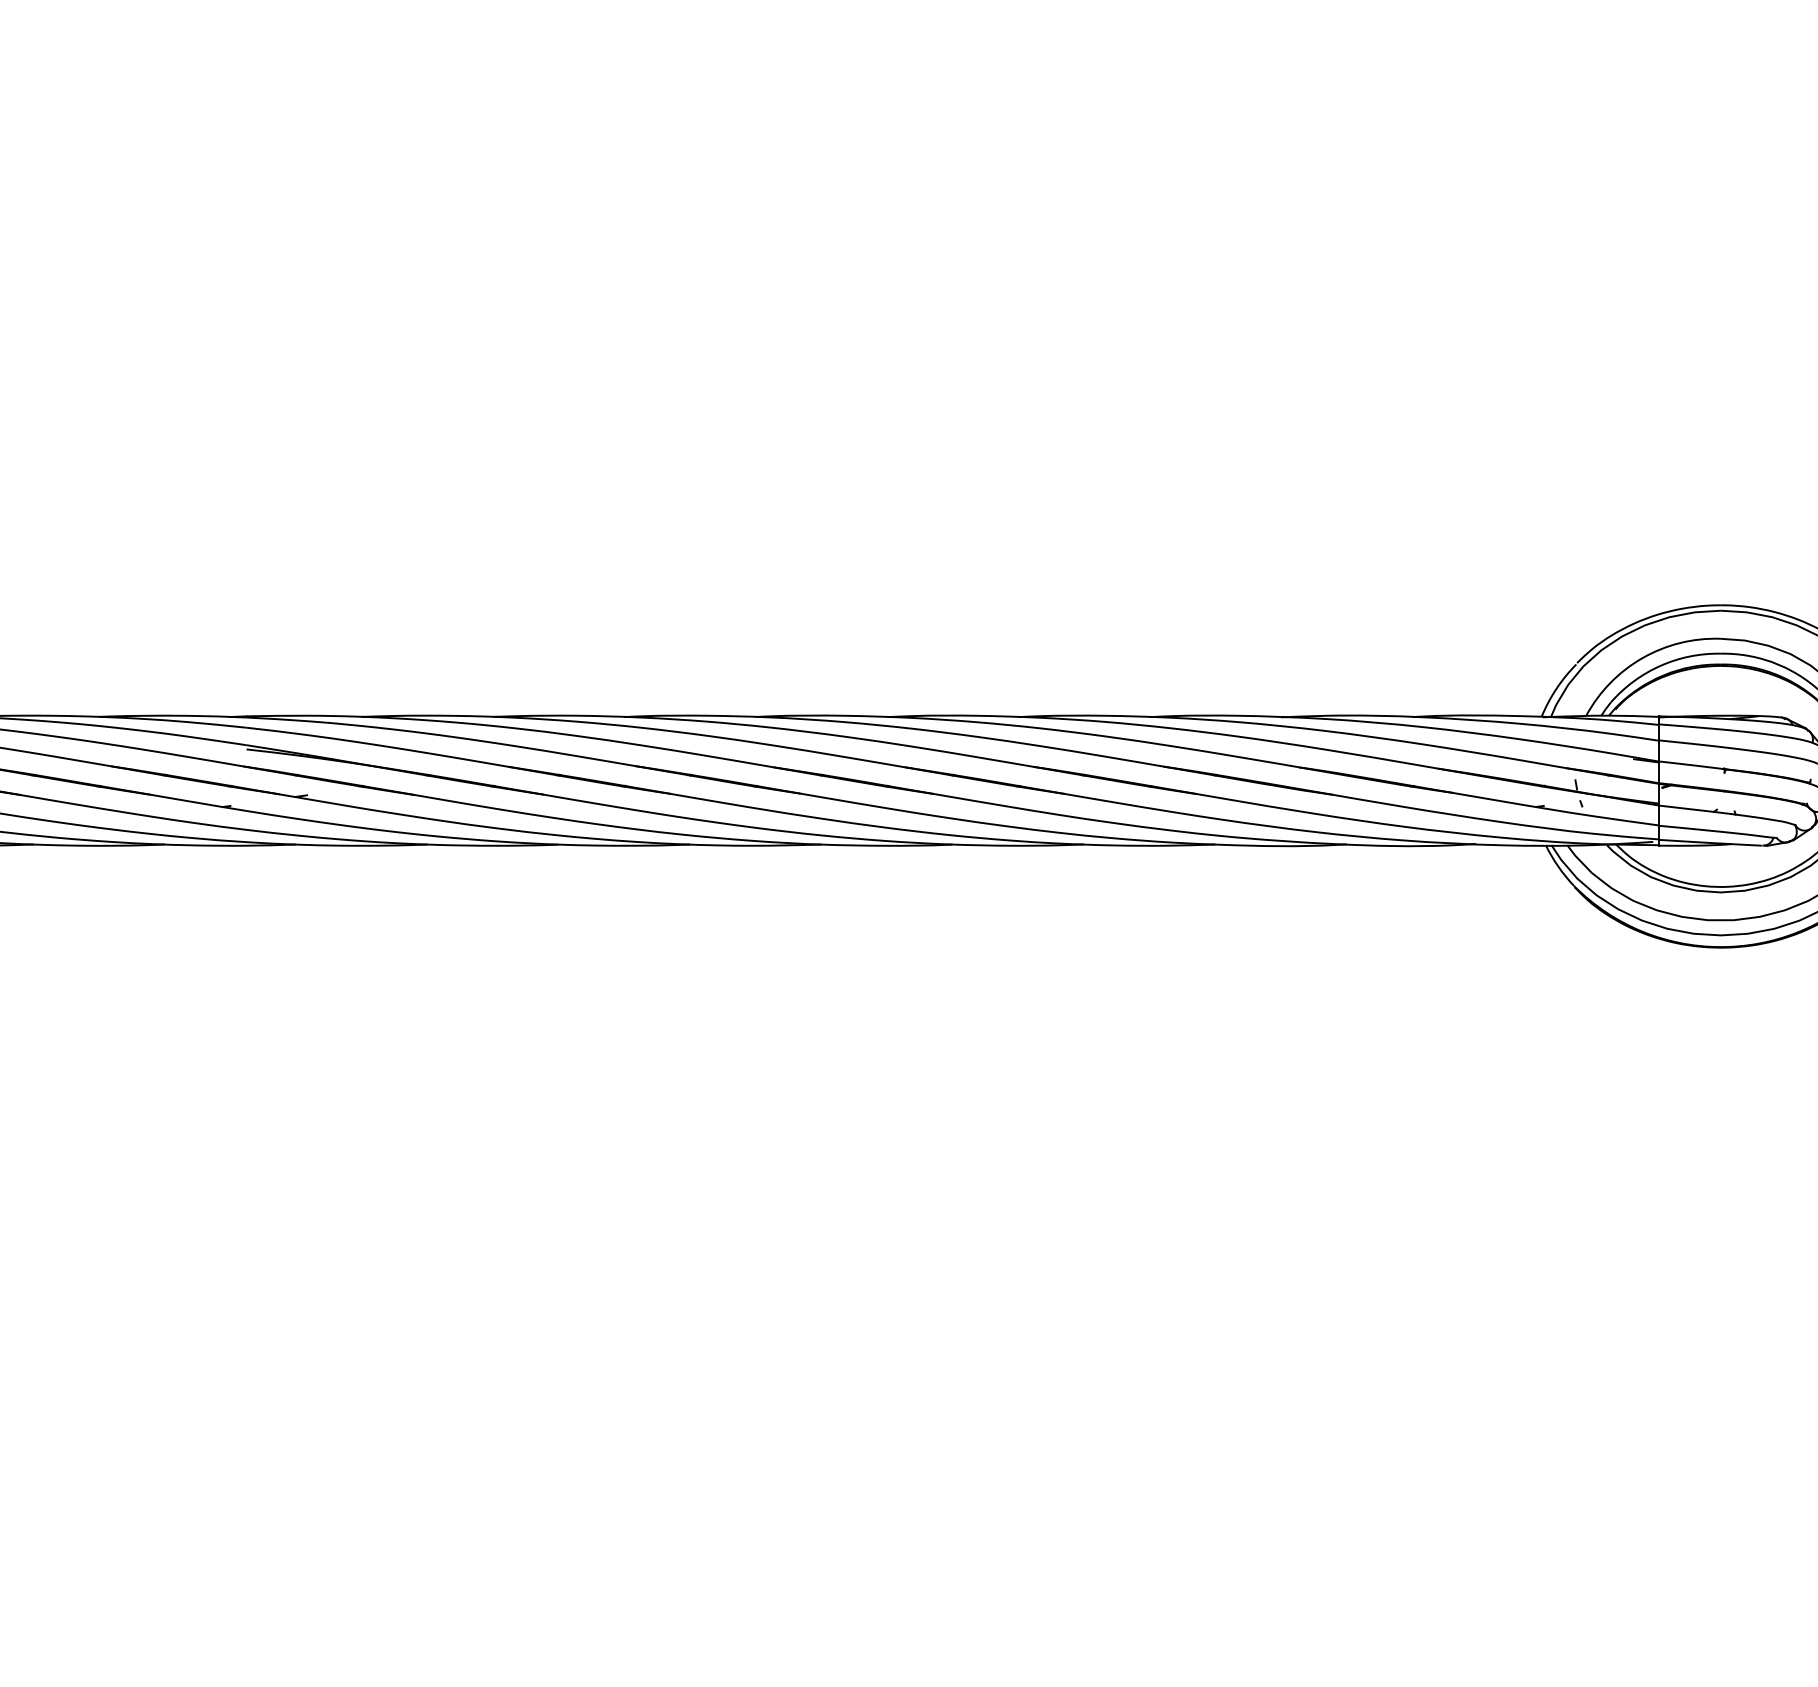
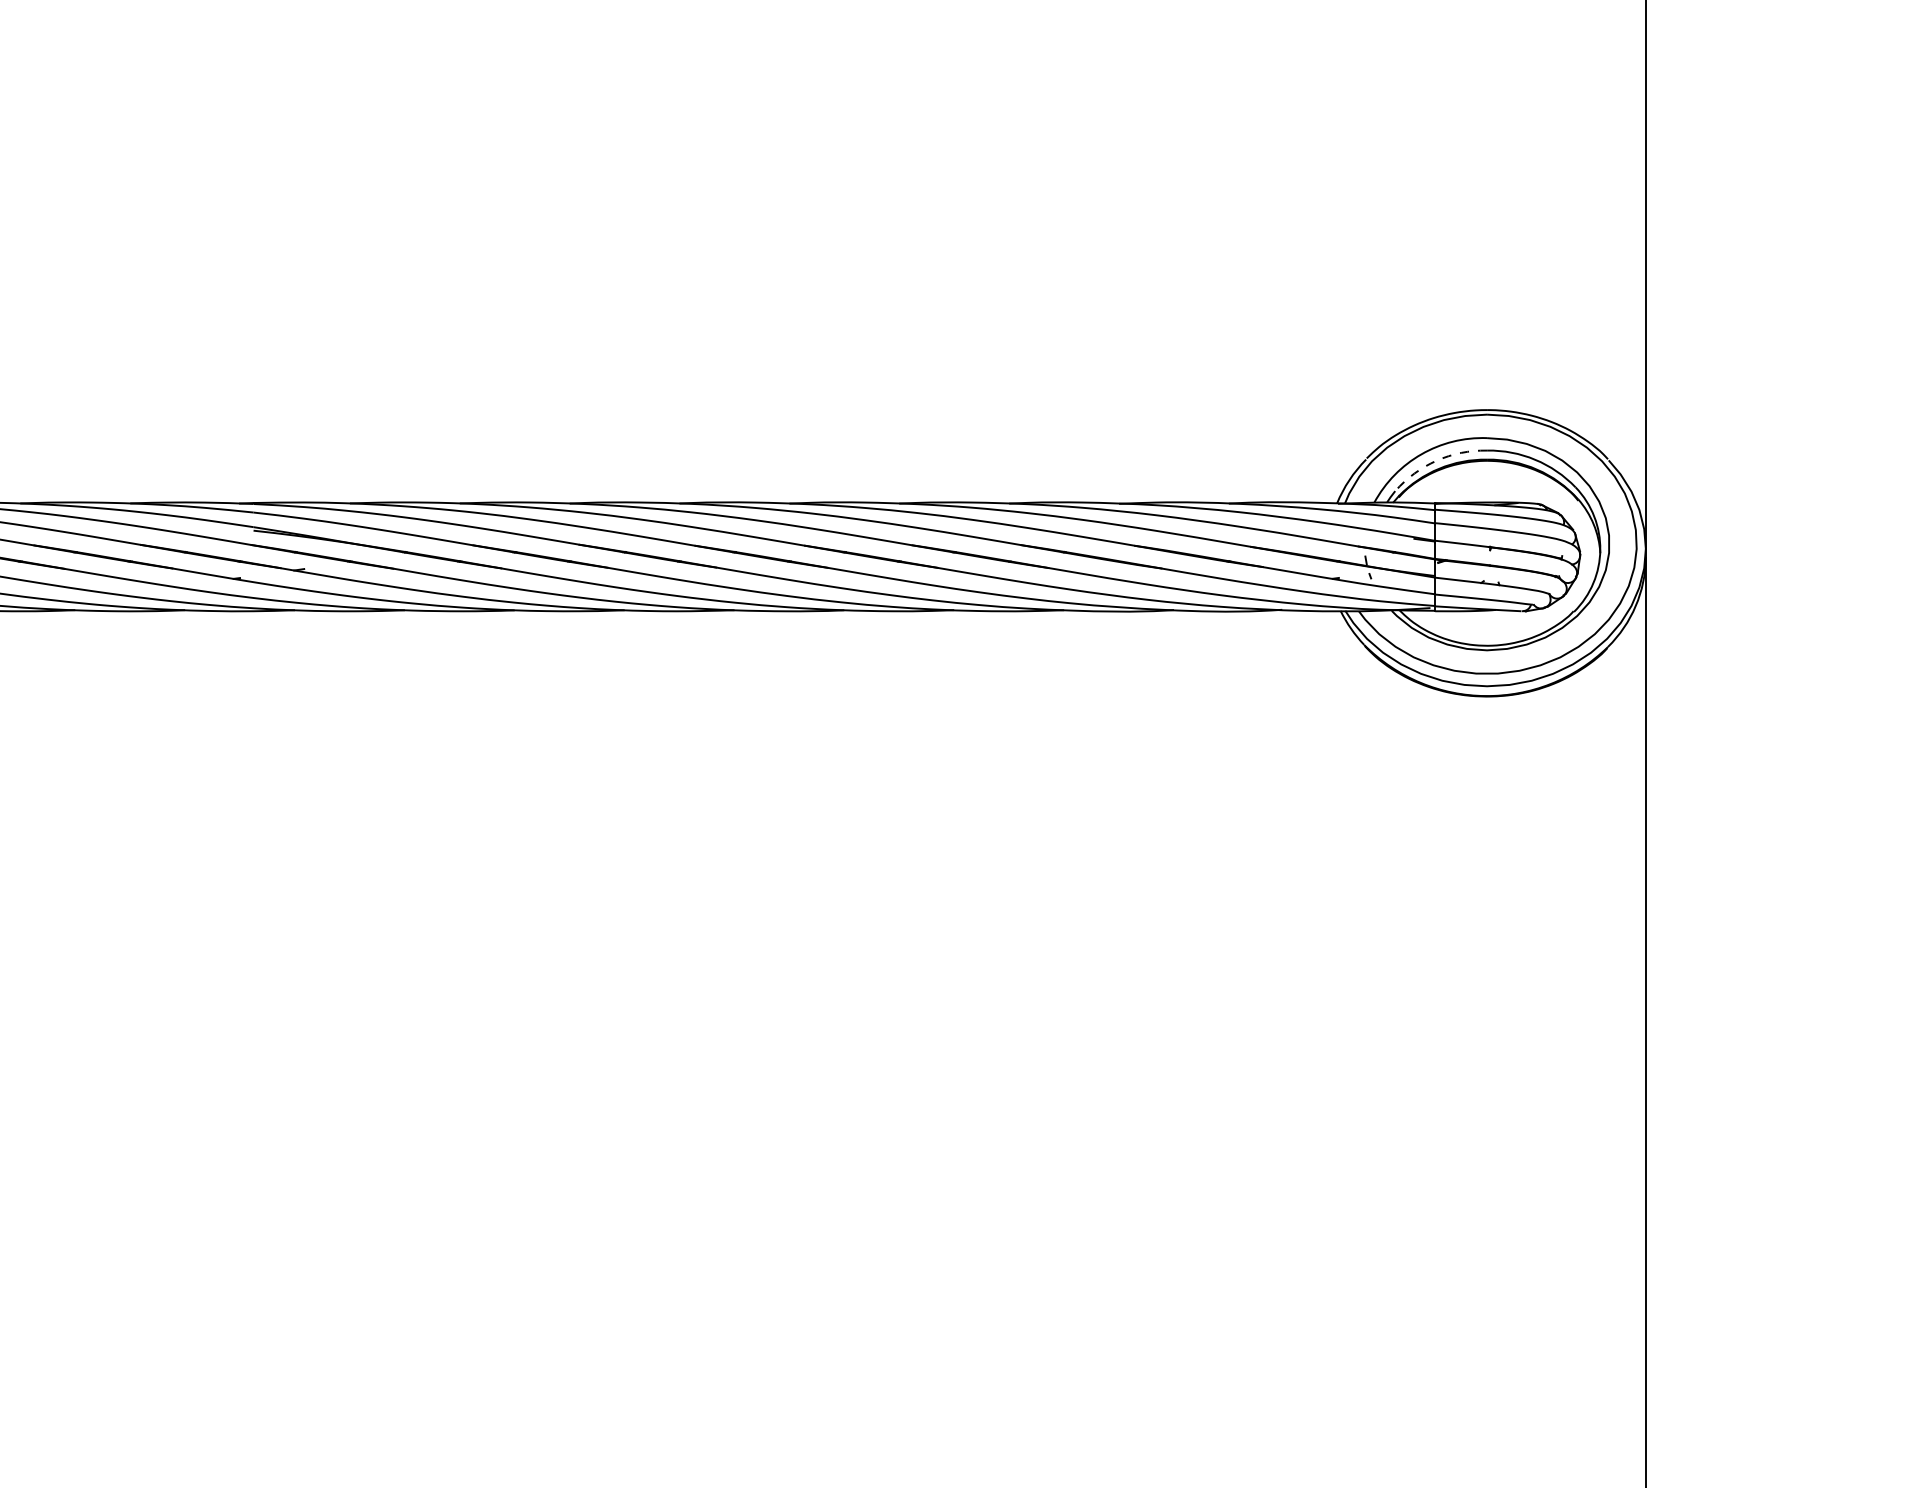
arc: (1660, 665) -> (1436, 460), solid -> dashed

